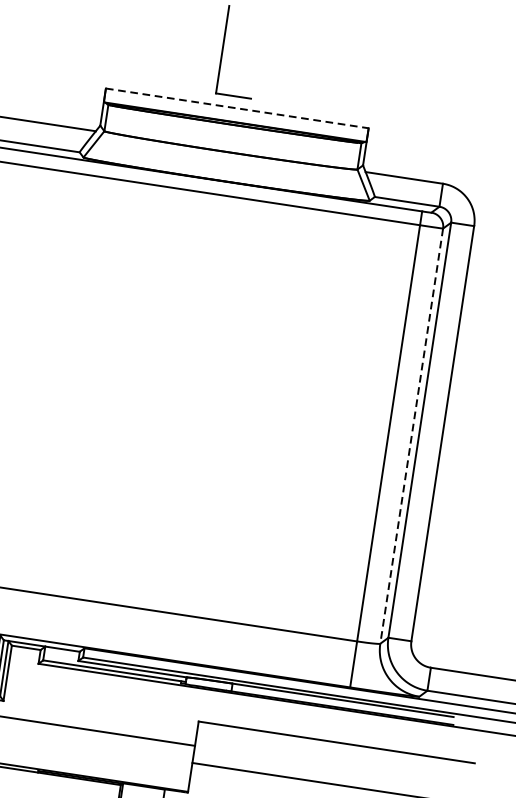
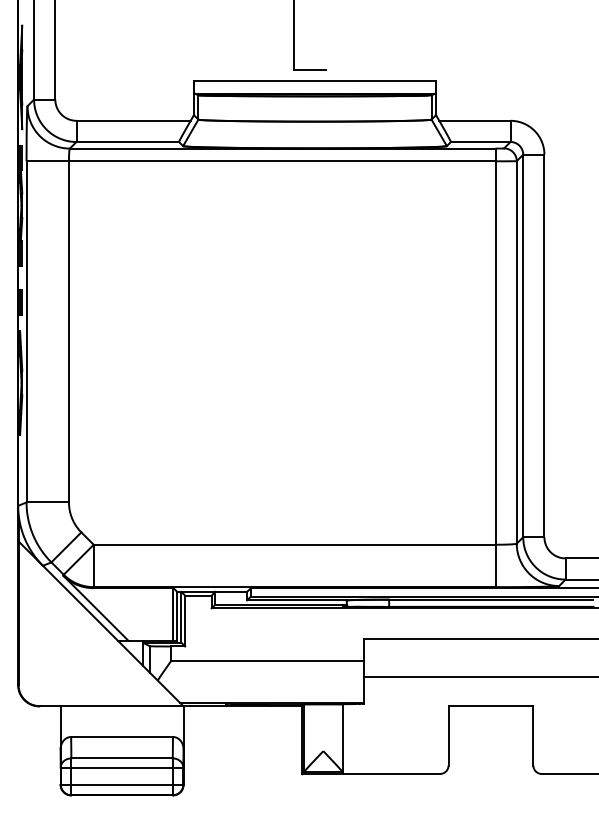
line: (237, 107) -> (315, 80), dashed -> solid
line: (411, 436) -> (516, 352), dashed -> solid

